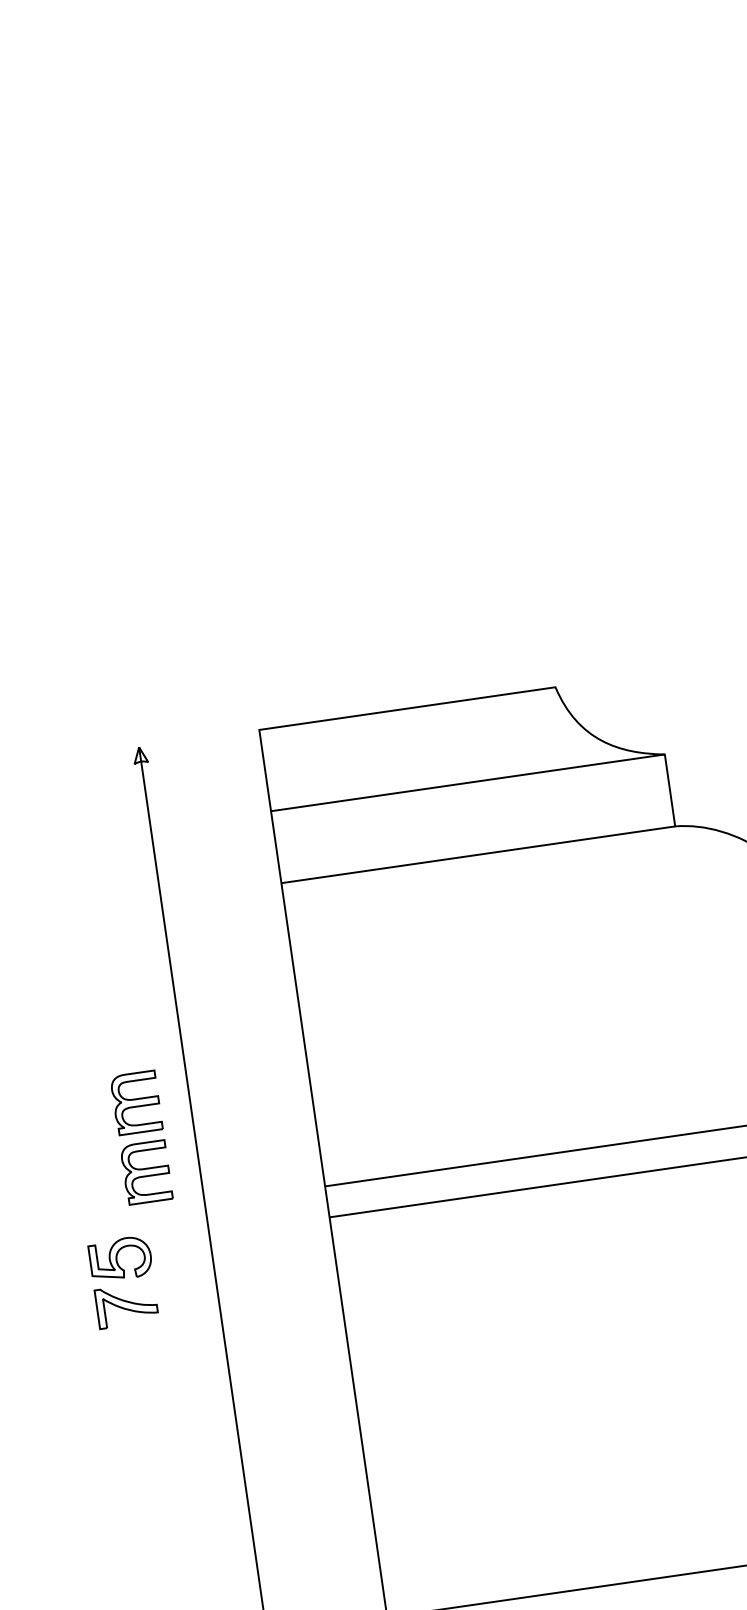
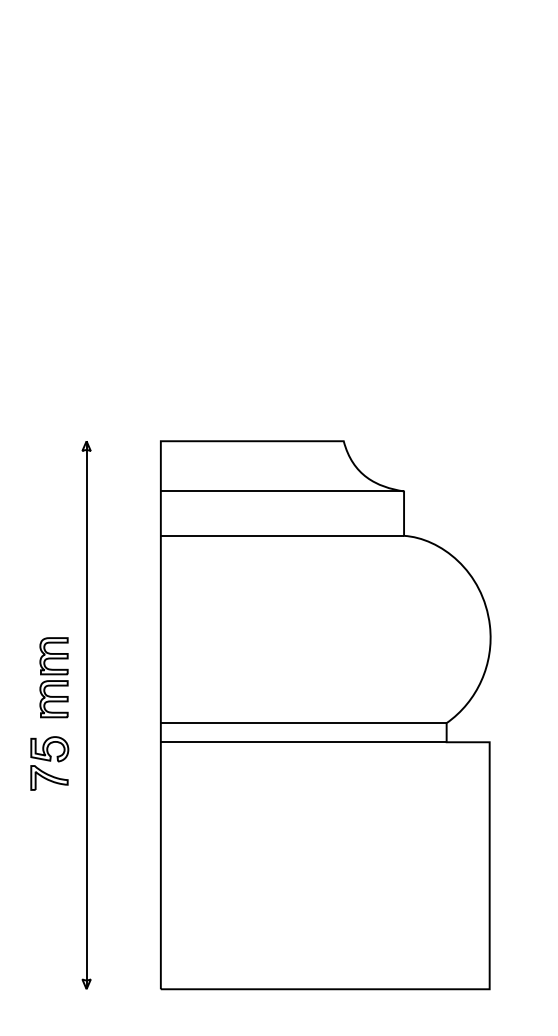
part: (123, 1282) -> (49, 763), moved

